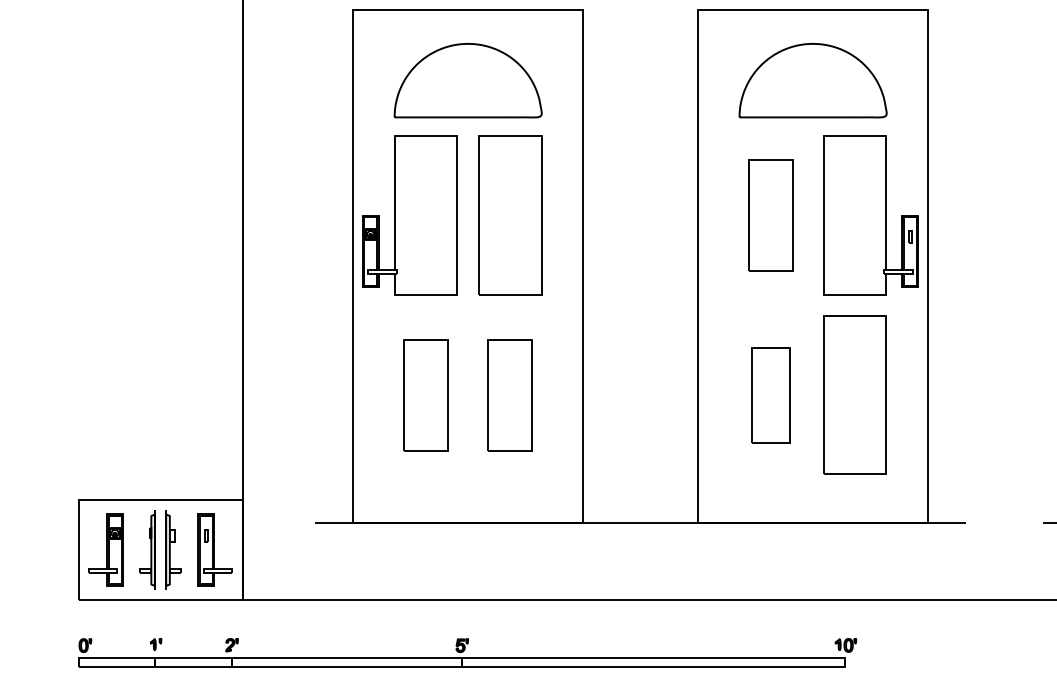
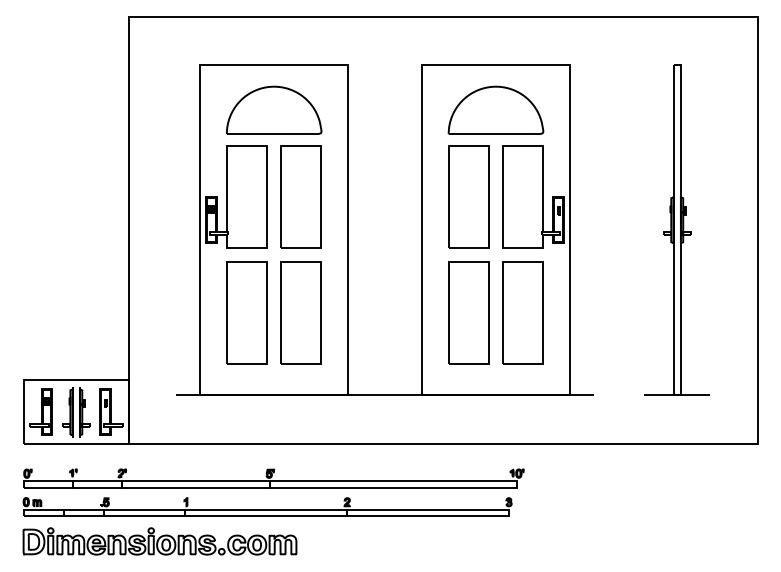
part: (770, 214) -> (468, 196), size x1.43
part: (425, 394) -> (246, 312), size x1.43
part: (509, 394) -> (300, 312), size x1.43
part: (770, 394) -> (468, 312), size x1.67

